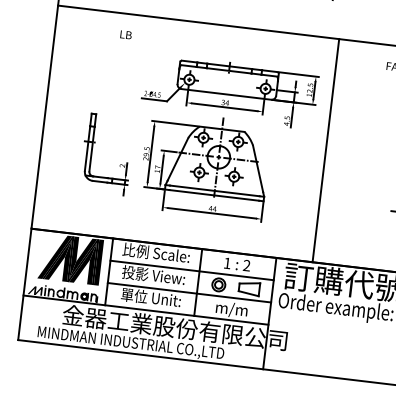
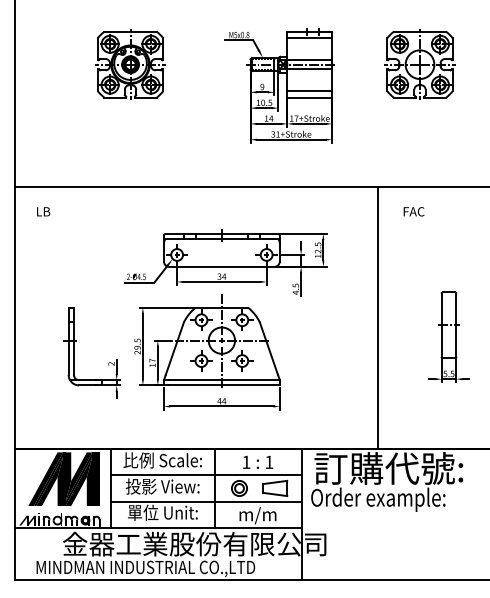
text: (126, 34) -> (43, 211), moved
line: (325, 150) -> (377, 318), moved
text: (247, 264) -> (269, 461), 2 -> 1

